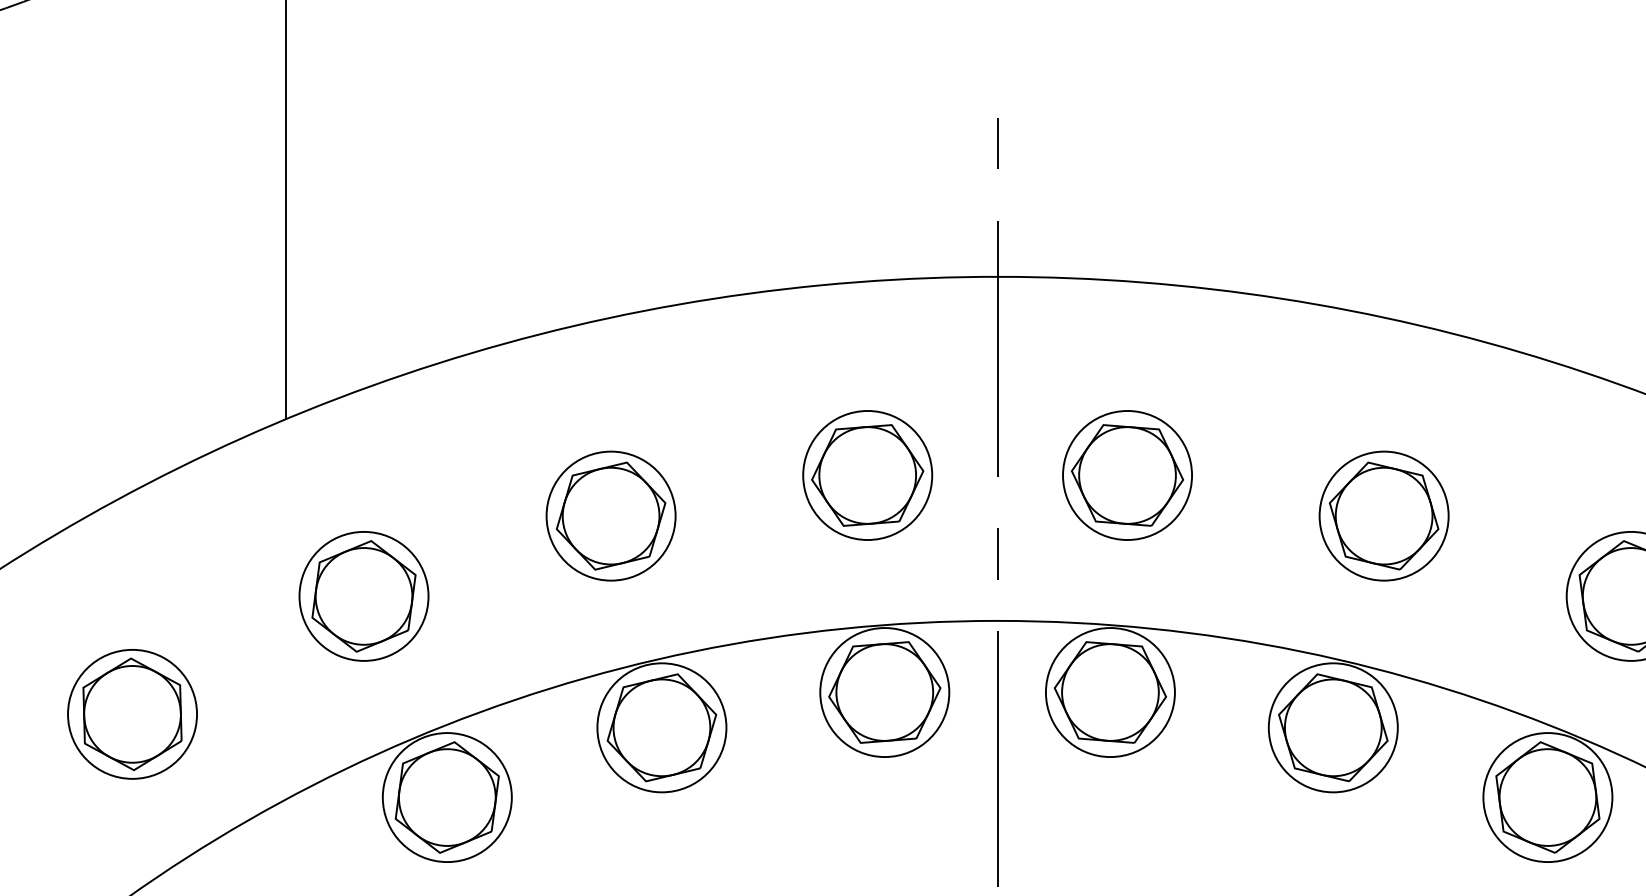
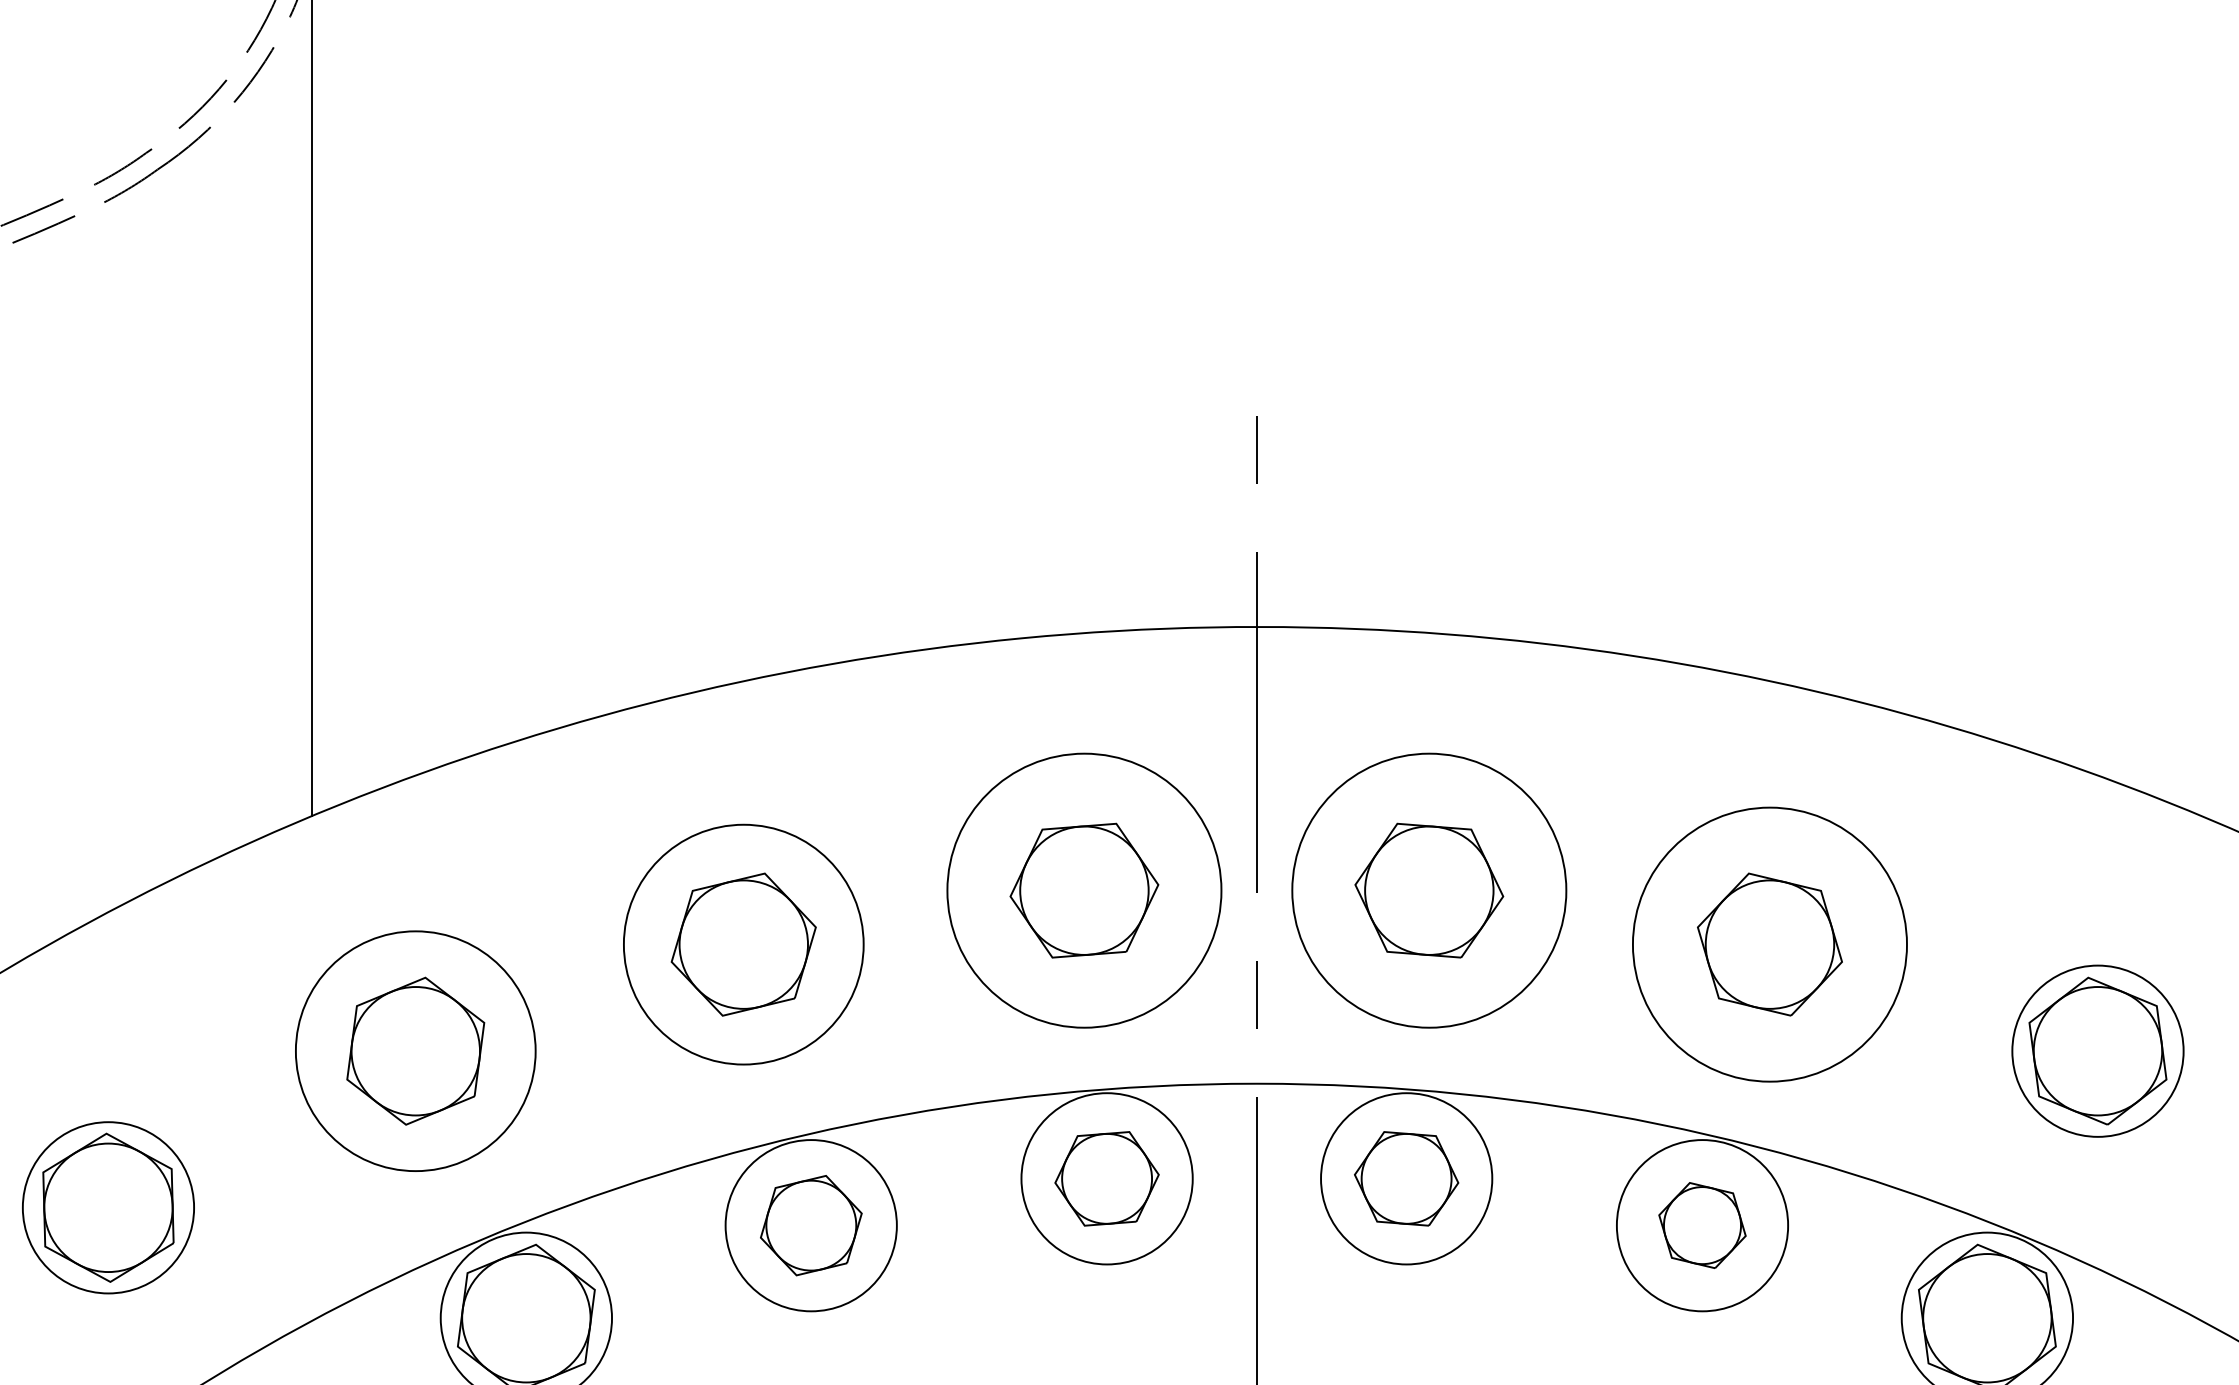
circle: (867, 475) -> (1084, 890), size x1.6
circle: (1126, 475) -> (1428, 890), size x1.6
circle: (610, 516) -> (743, 944), size x1.4
circle: (1383, 516) -> (1769, 944), size x1.6
circle: (363, 595) -> (415, 1050), size x1.4
part: (884, 692) -> (1106, 1178), size x0.7
part: (1110, 692) -> (1406, 1178), size x0.7
part: (662, 727) -> (811, 1225), size x0.7
part: (1333, 727) -> (1702, 1225), size x0.6

